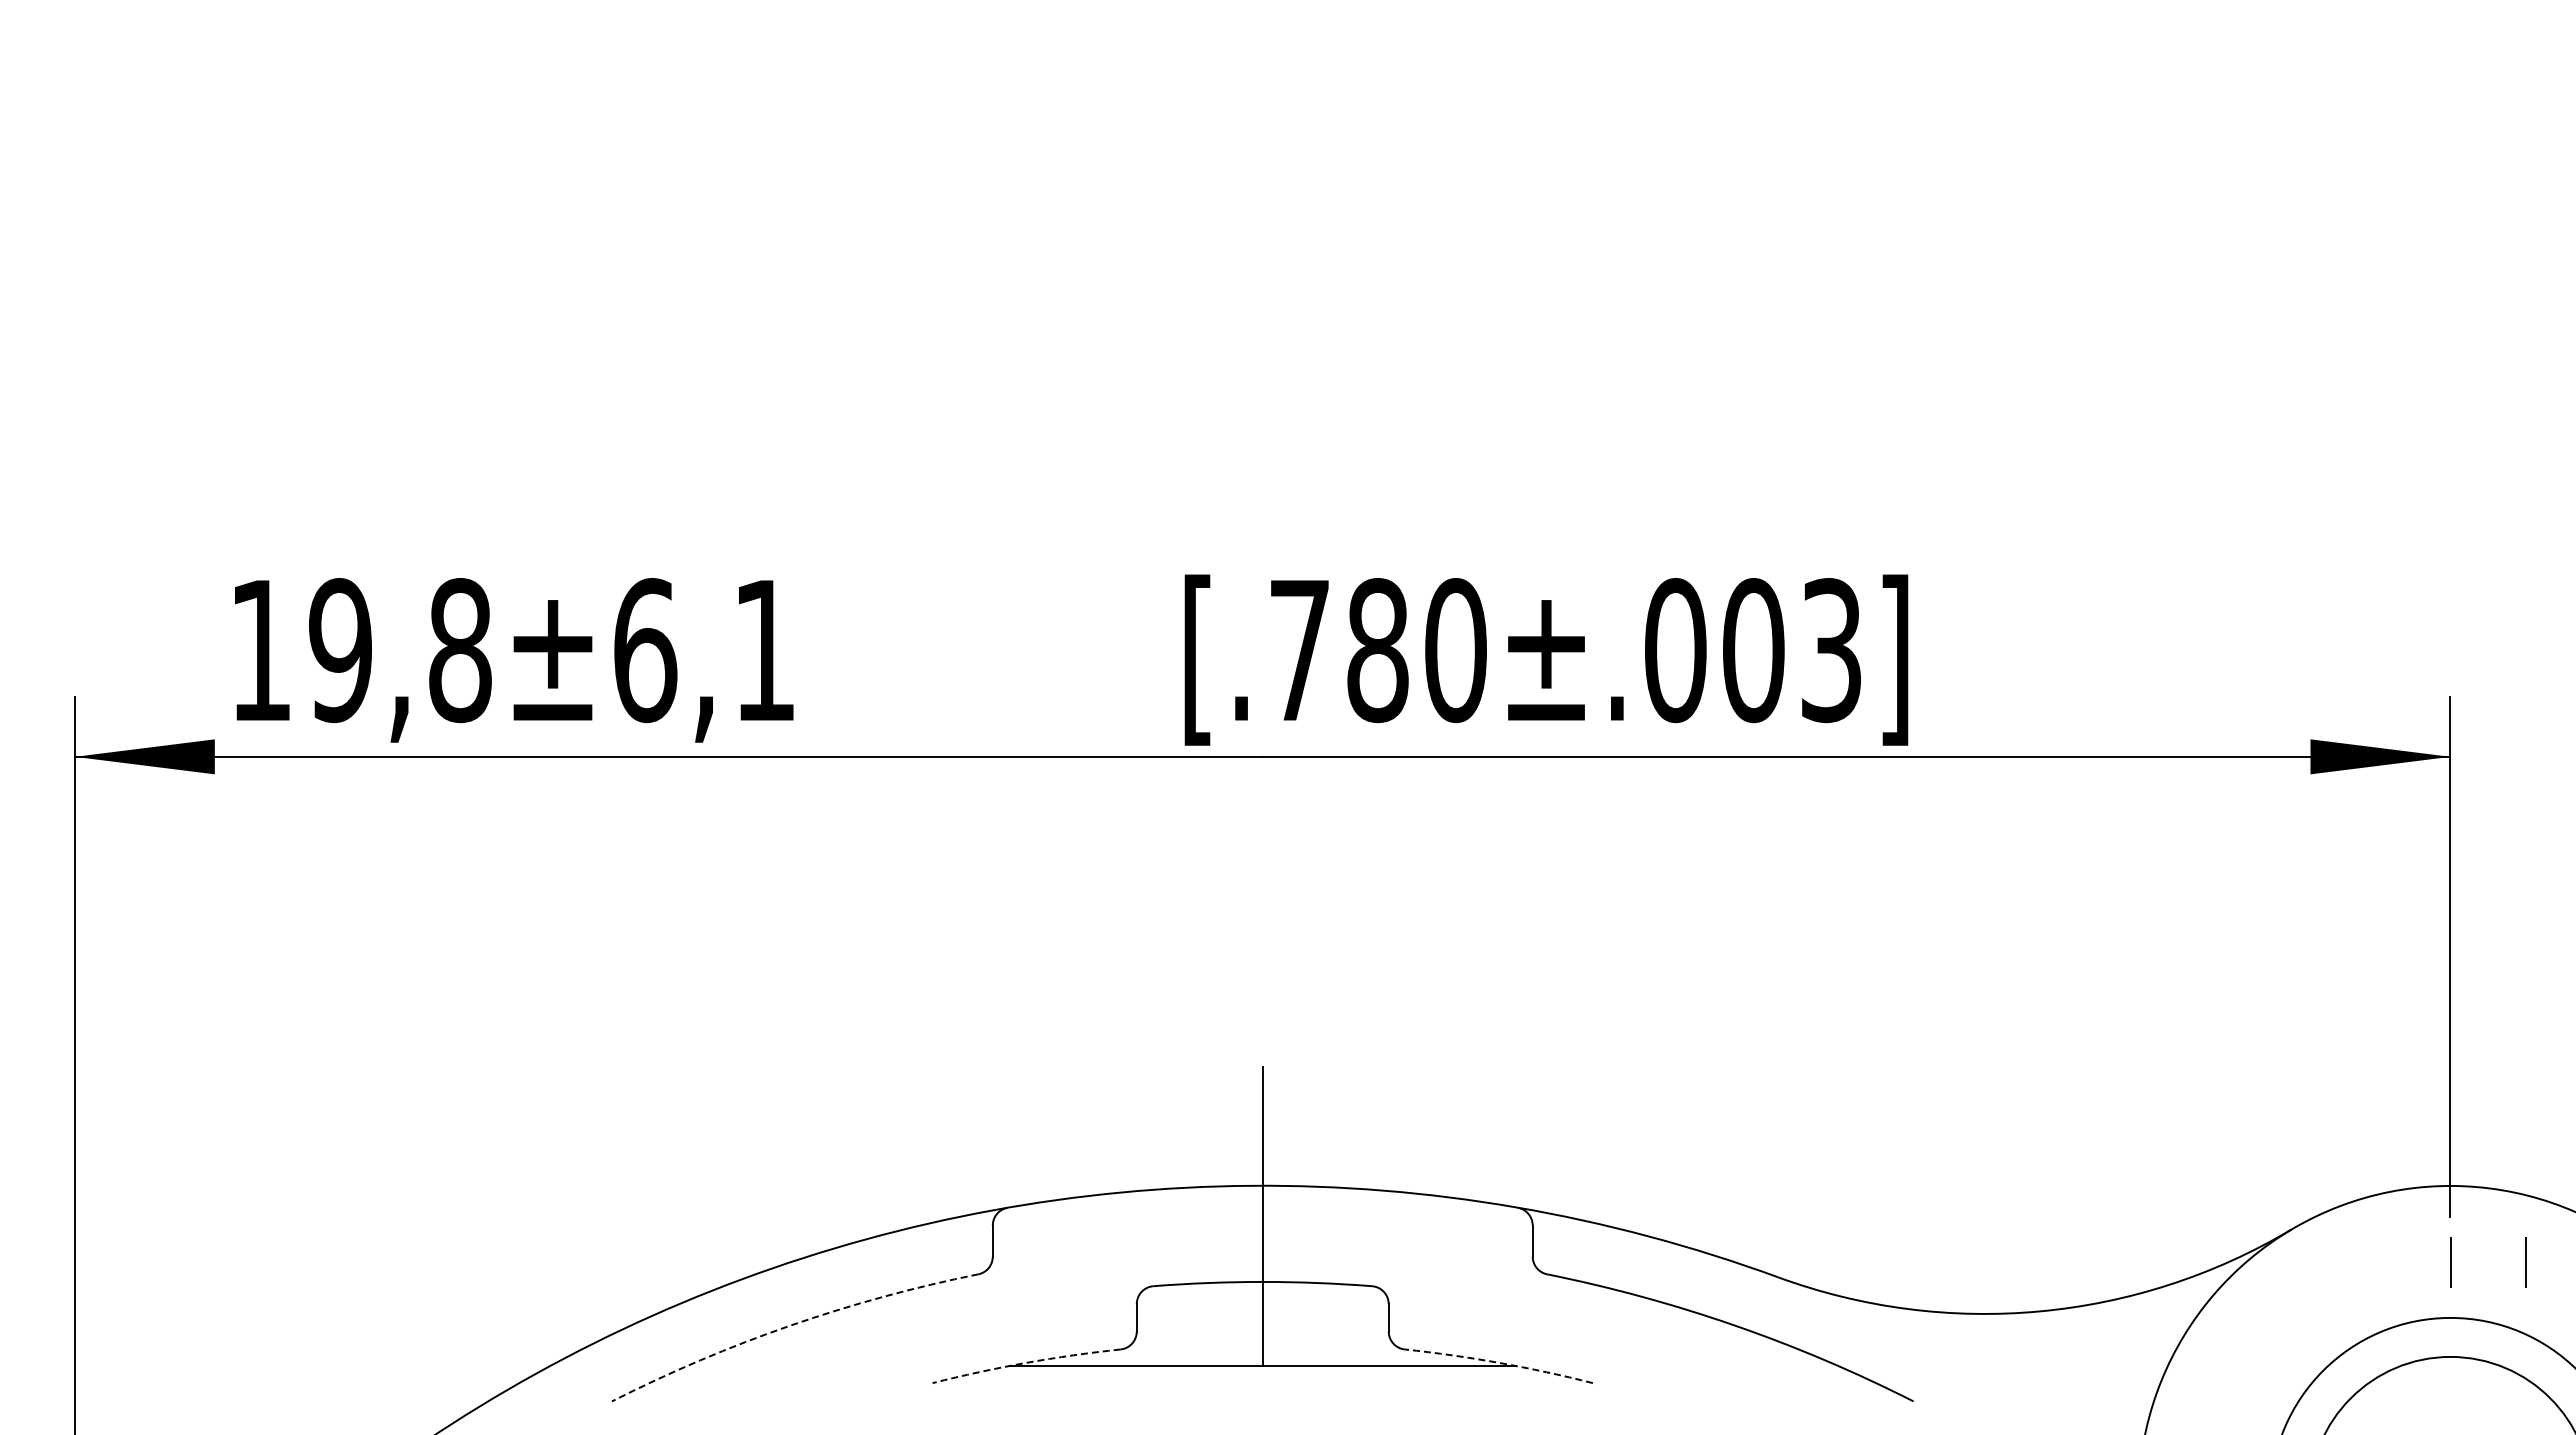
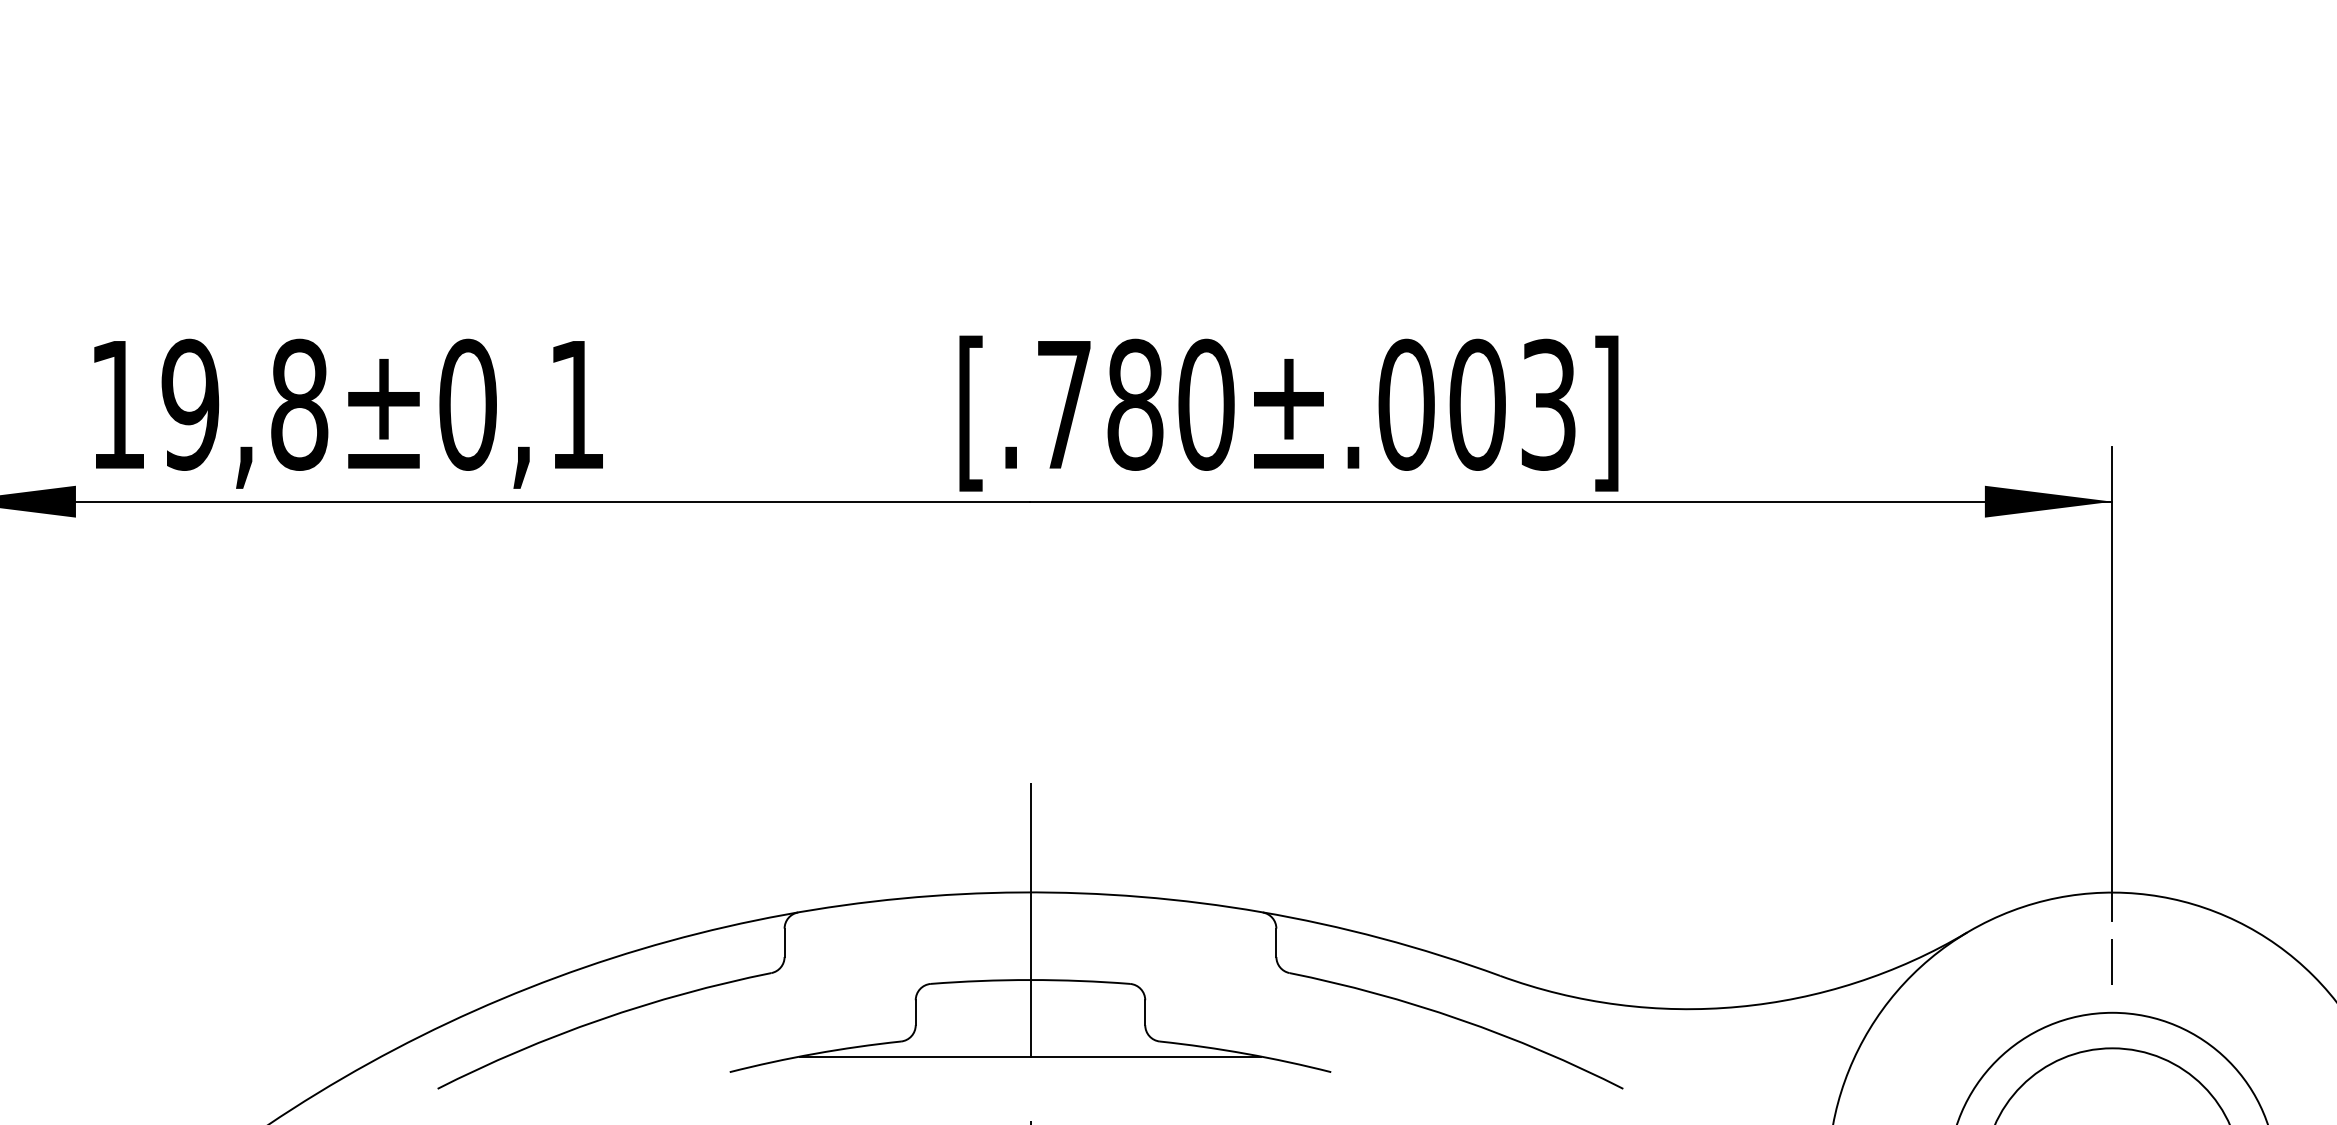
text: (645, 650) -> (468, 404), 19,8±6,1 -> 19,8±0,1
line: (2525, 1262) -> (2180, 962), removed
arc: (790, 1325) -> (600, 1019), dashed -> solid
arc: (1026, 1362) -> (815, 1053), dashed -> solid
arc: (1499, 1362) -> (1246, 1053), dashed -> solid

